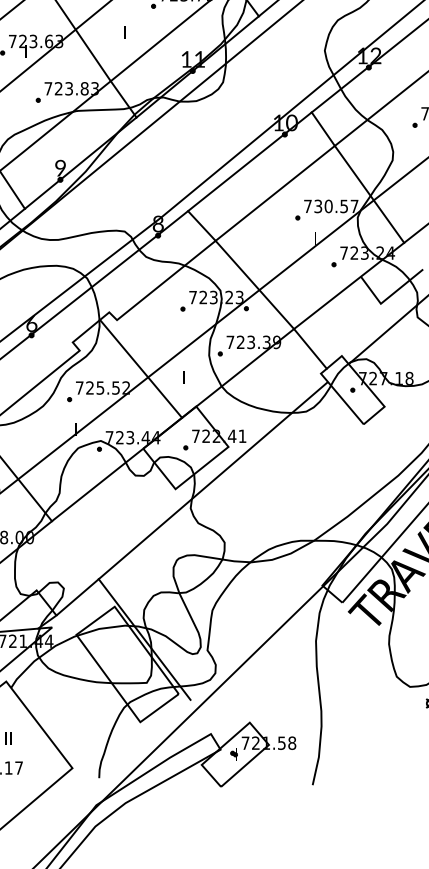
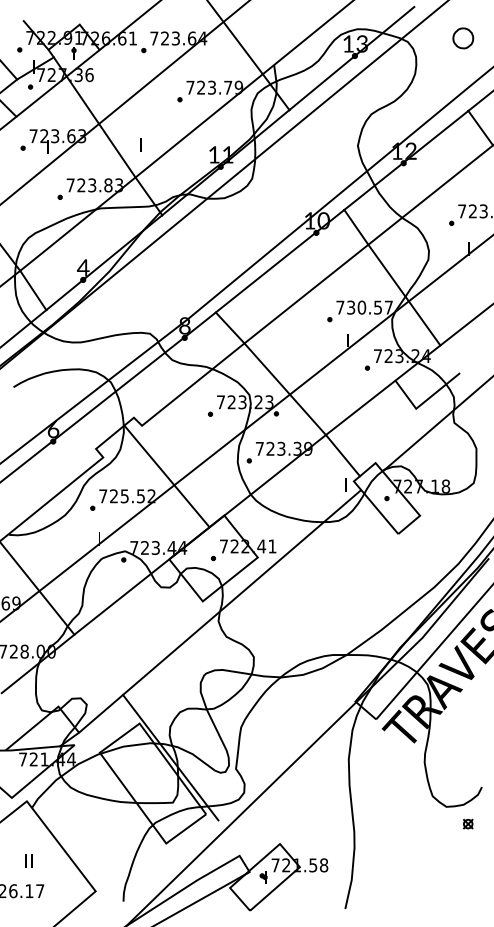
text: (125, 32) -> (140, 144), moved
text: (59, 167) -> (82, 267), 9 -> 4
text: (183, 376) -> (345, 484), moved

